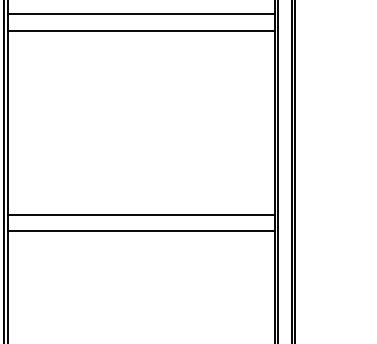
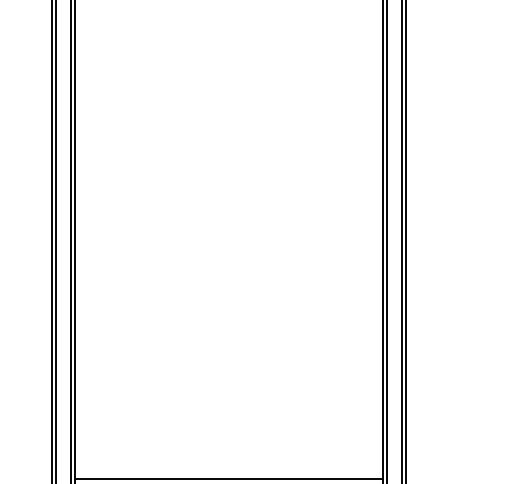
line: (141, 14) -> (229, 17), removed
line: (141, 30) -> (229, 36), removed
line: (141, 215) -> (229, 248), removed
line: (141, 231) -> (229, 267), removed

